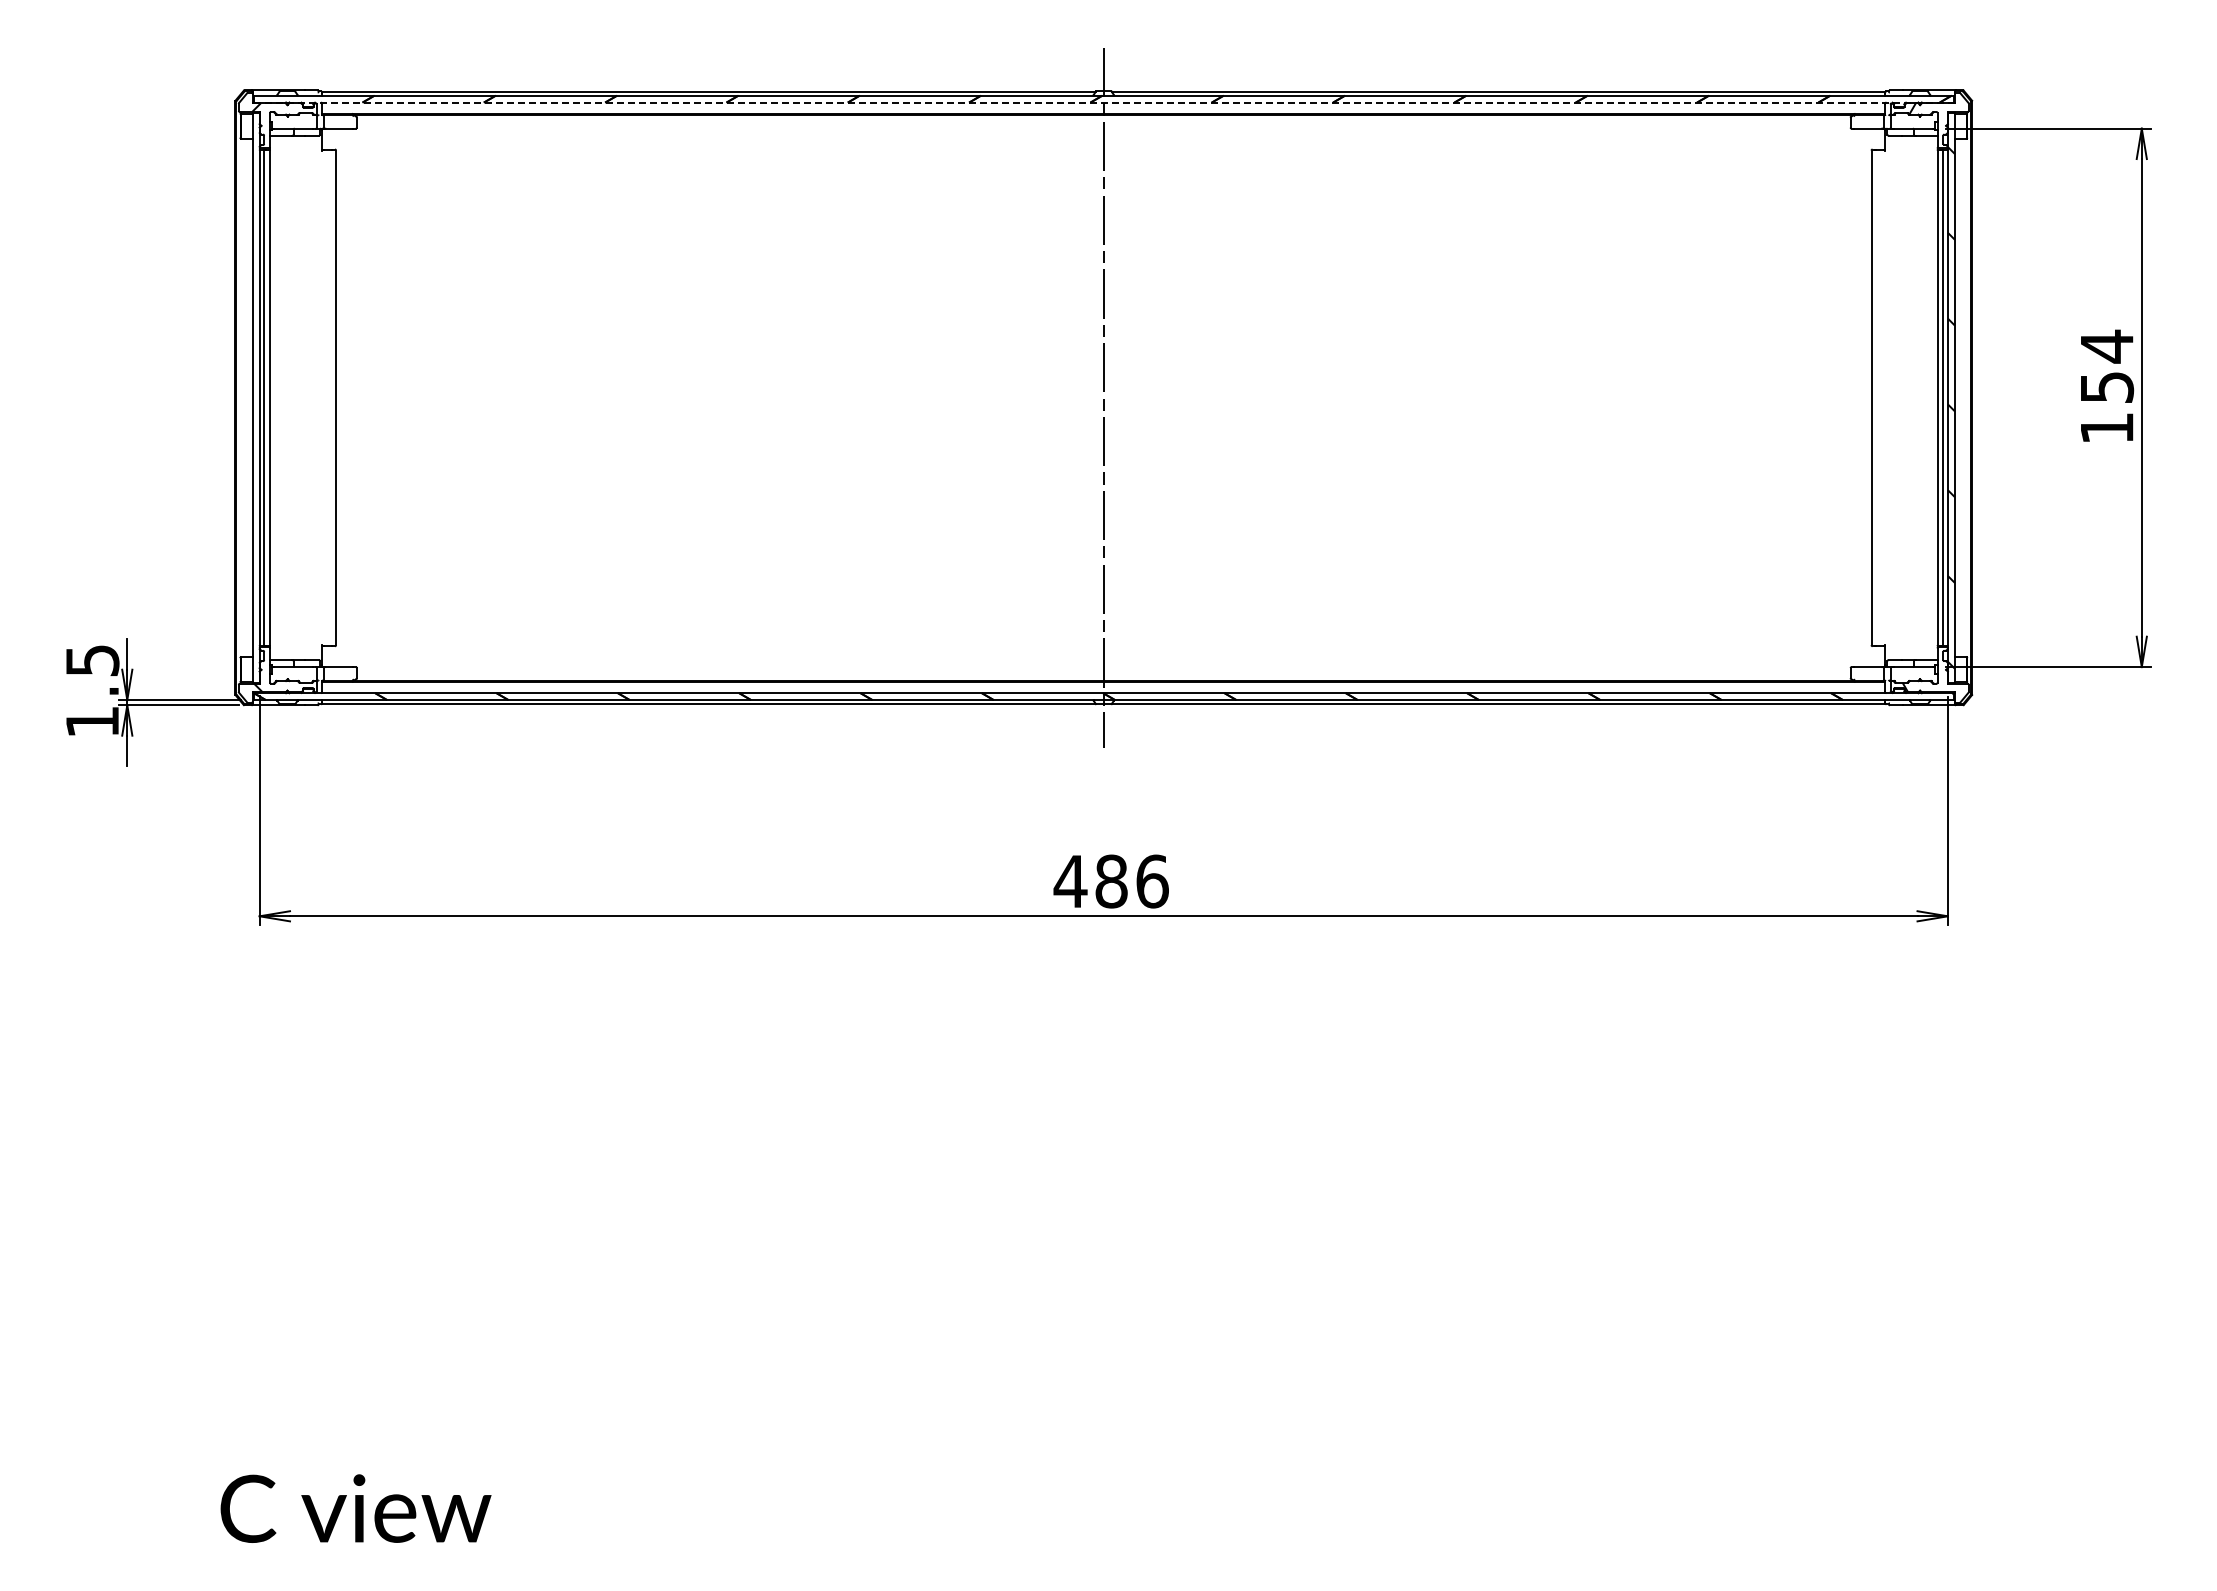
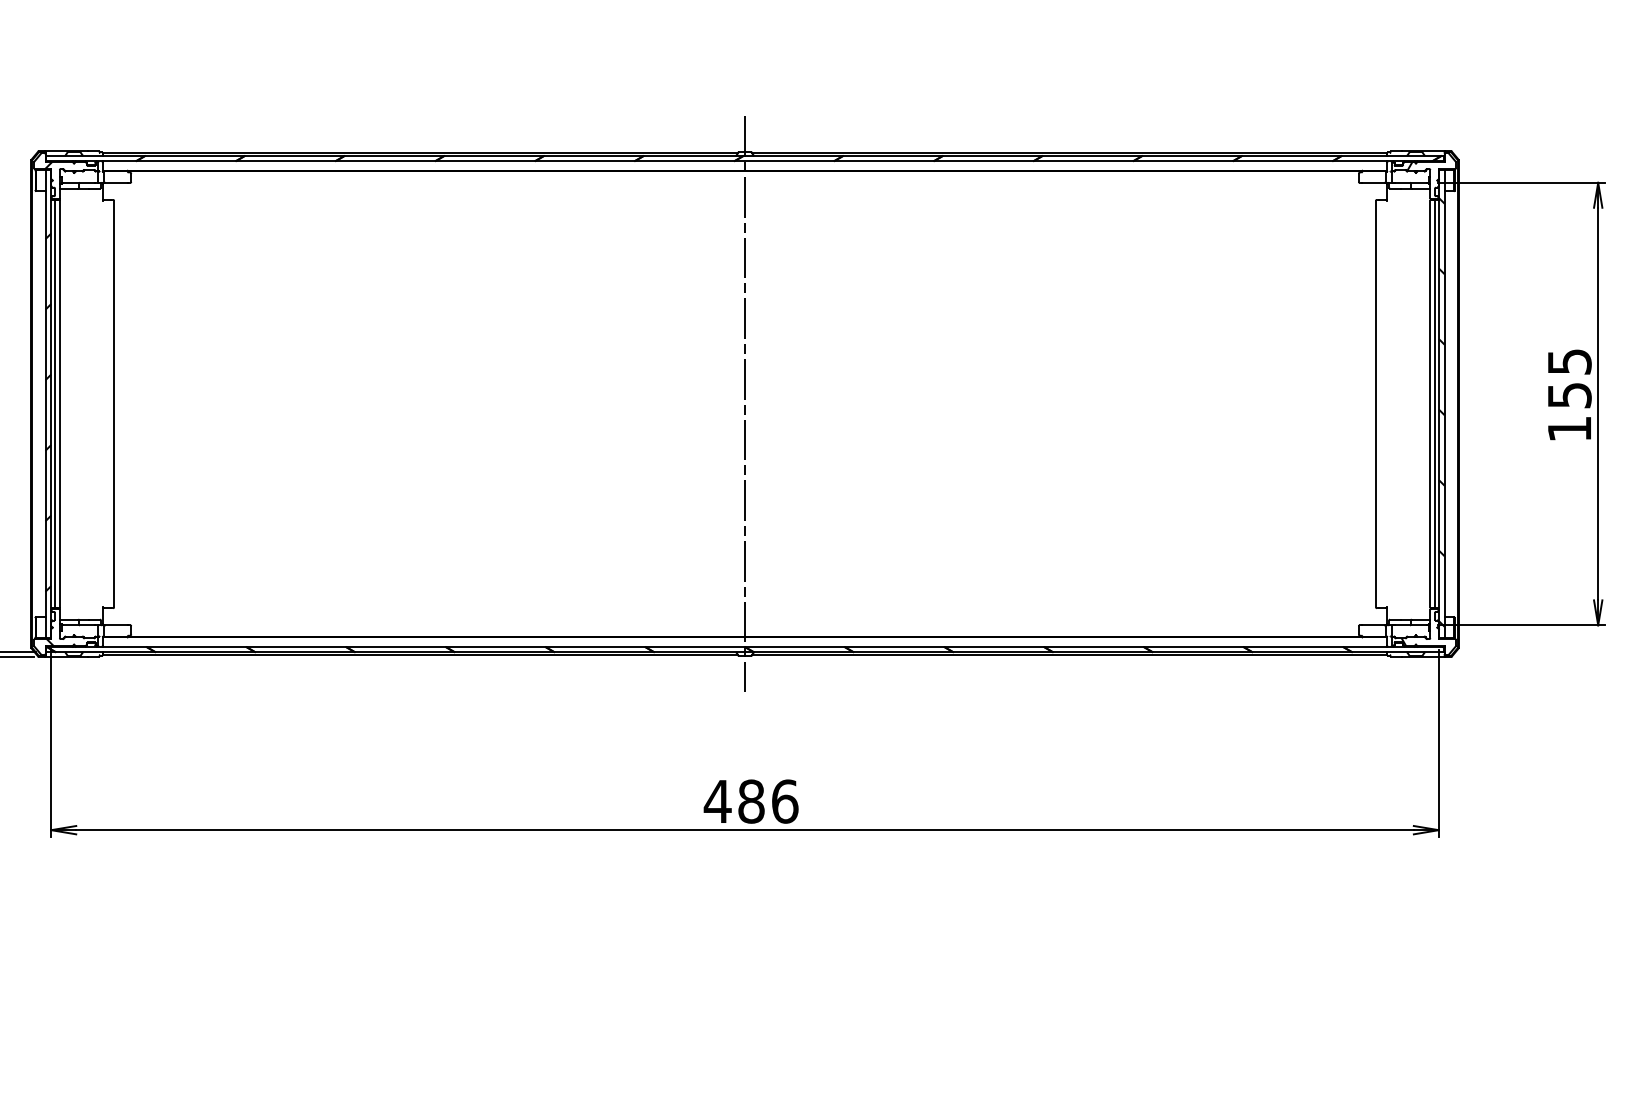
line: (1104, 102) -> (745, 161), dashed -> solid
text: (2107, 346) -> (1570, 361), 154 -> 155
hatch: (255, 408) -> (47, 412), added

